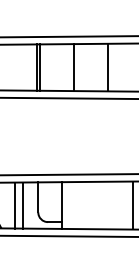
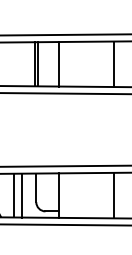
line: (74, 67) -> (58, 64), moved
line: (107, 67) -> (113, 64), moved
line: (133, 205) -> (113, 195), moved

